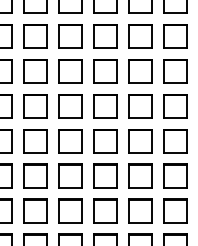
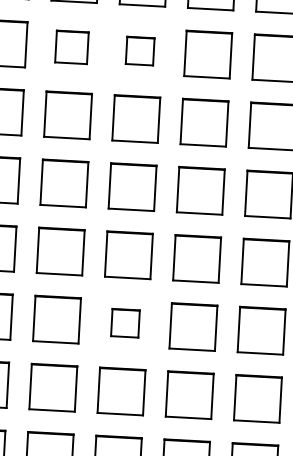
part: (70, 36) -> (72, 47), size x0.7
part: (105, 36) -> (140, 51), size x0.6
part: (105, 175) -> (125, 322), size x0.6

